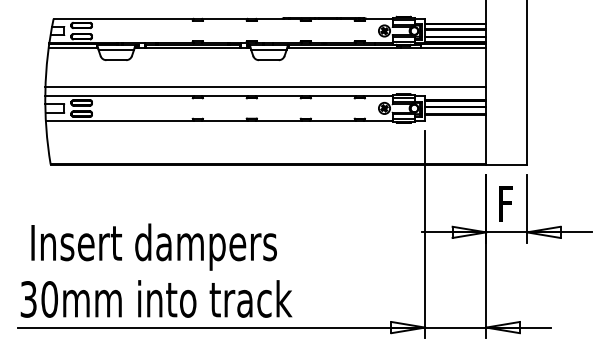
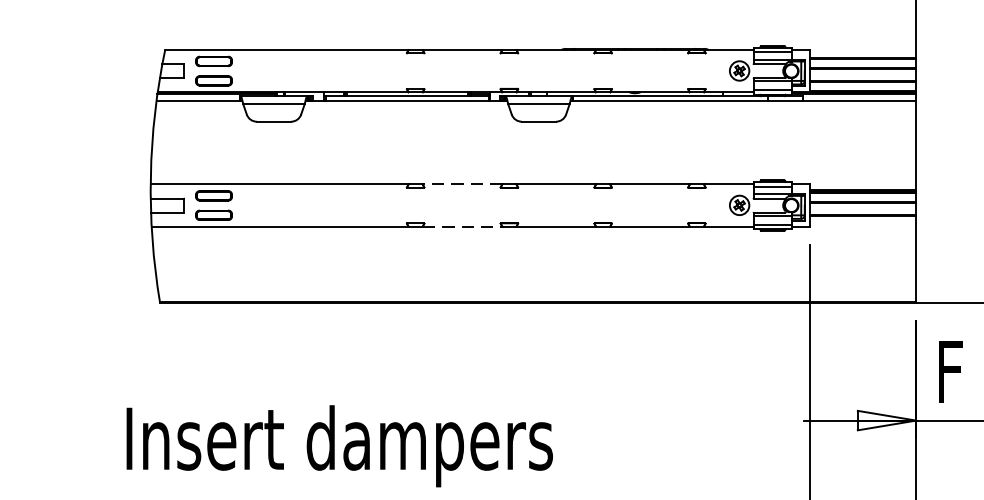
line: (265, 87) -> (532, 169), removed
line: (224, 96) -> (461, 184), solid -> dashed
line: (224, 120) -> (461, 226), solid -> dashed

